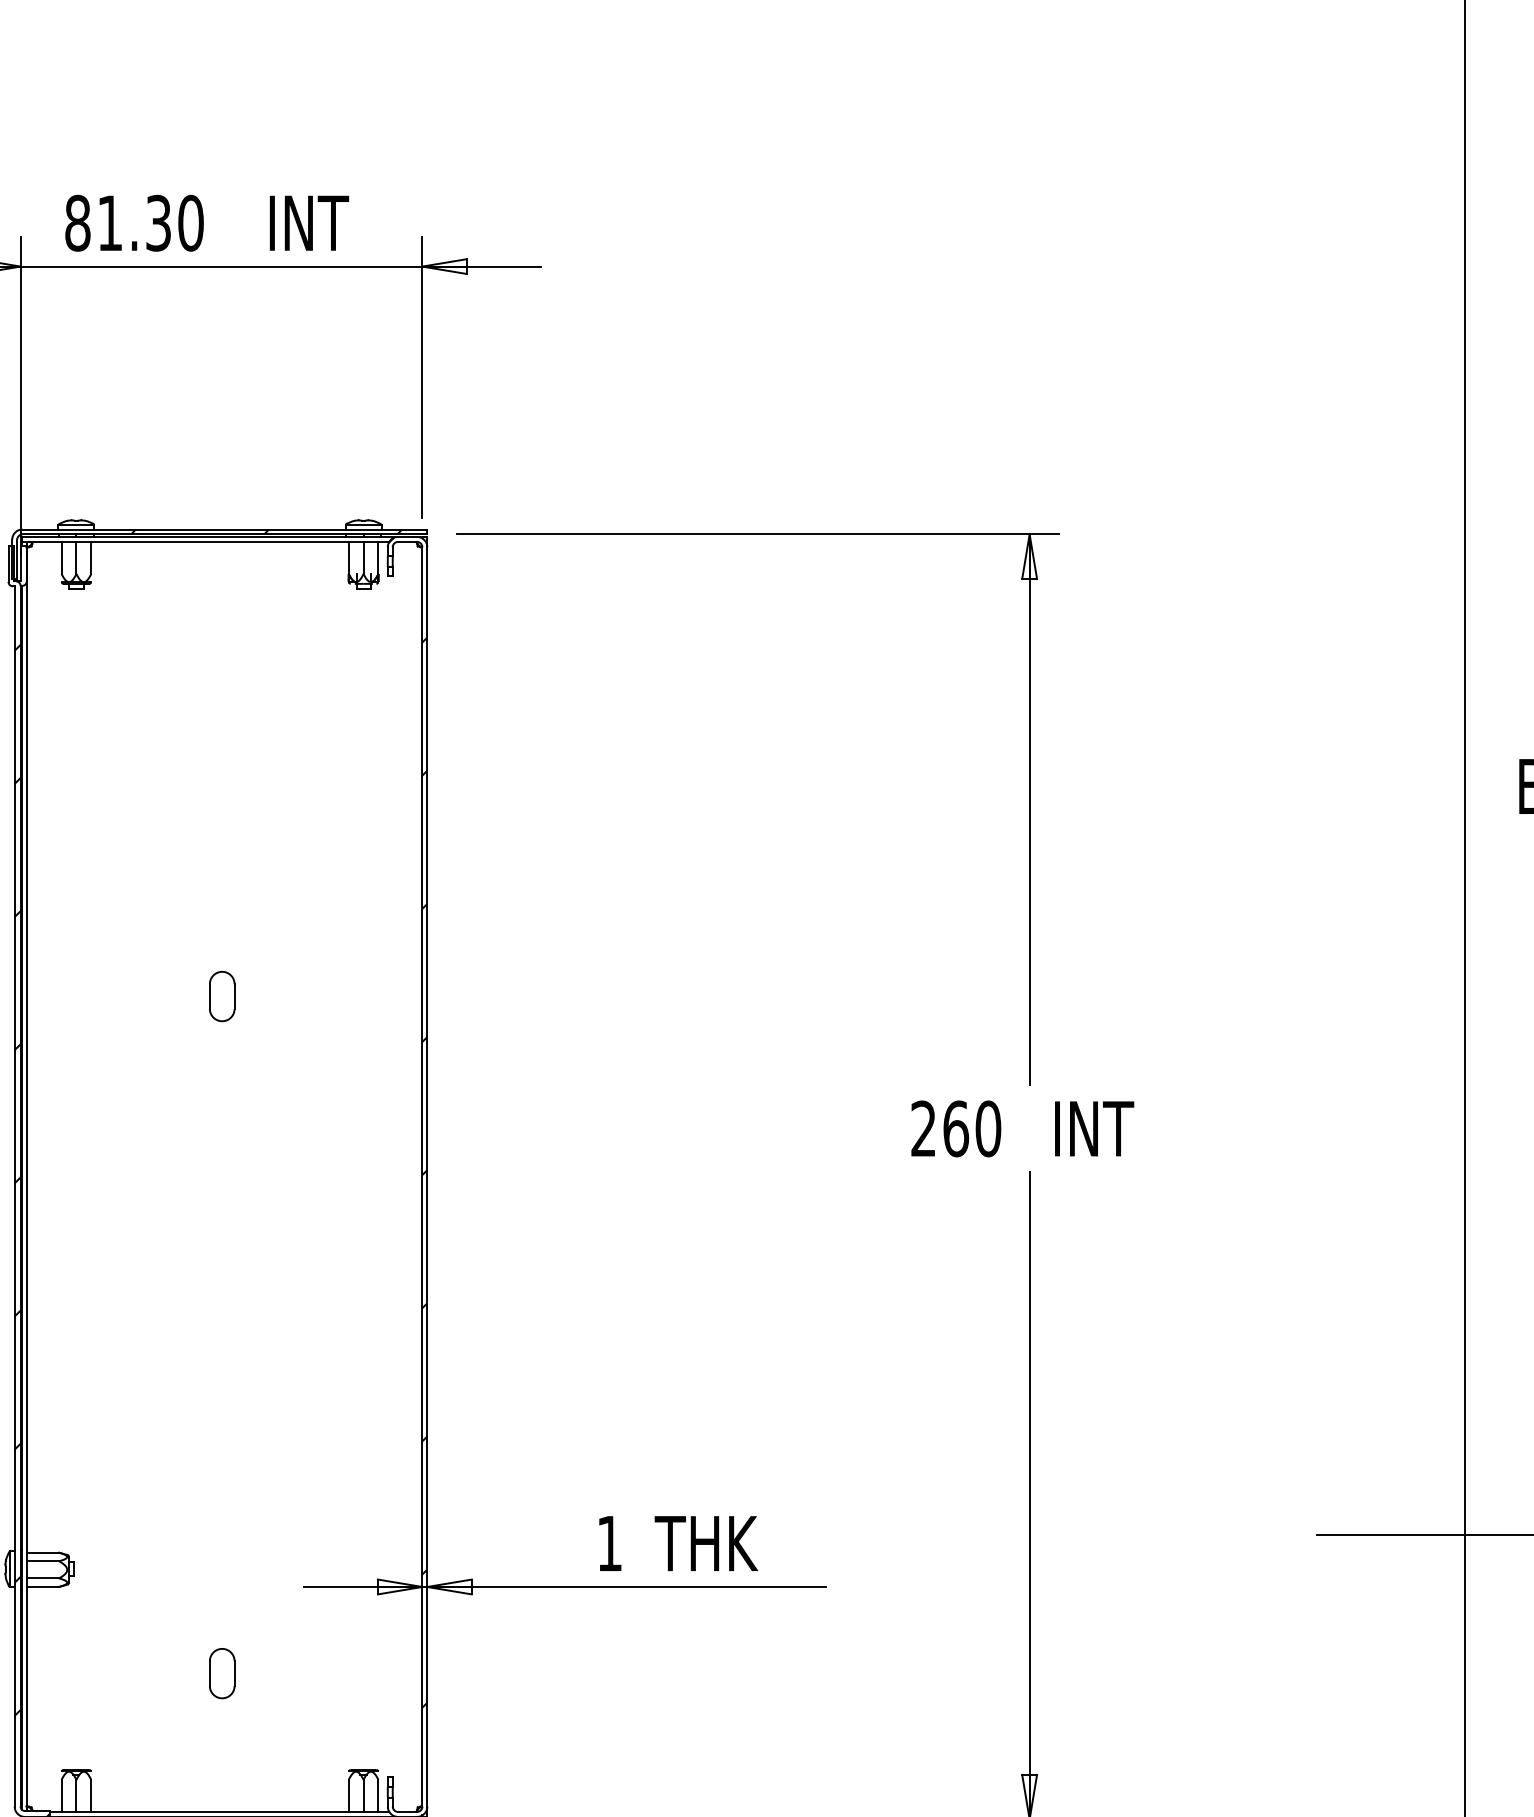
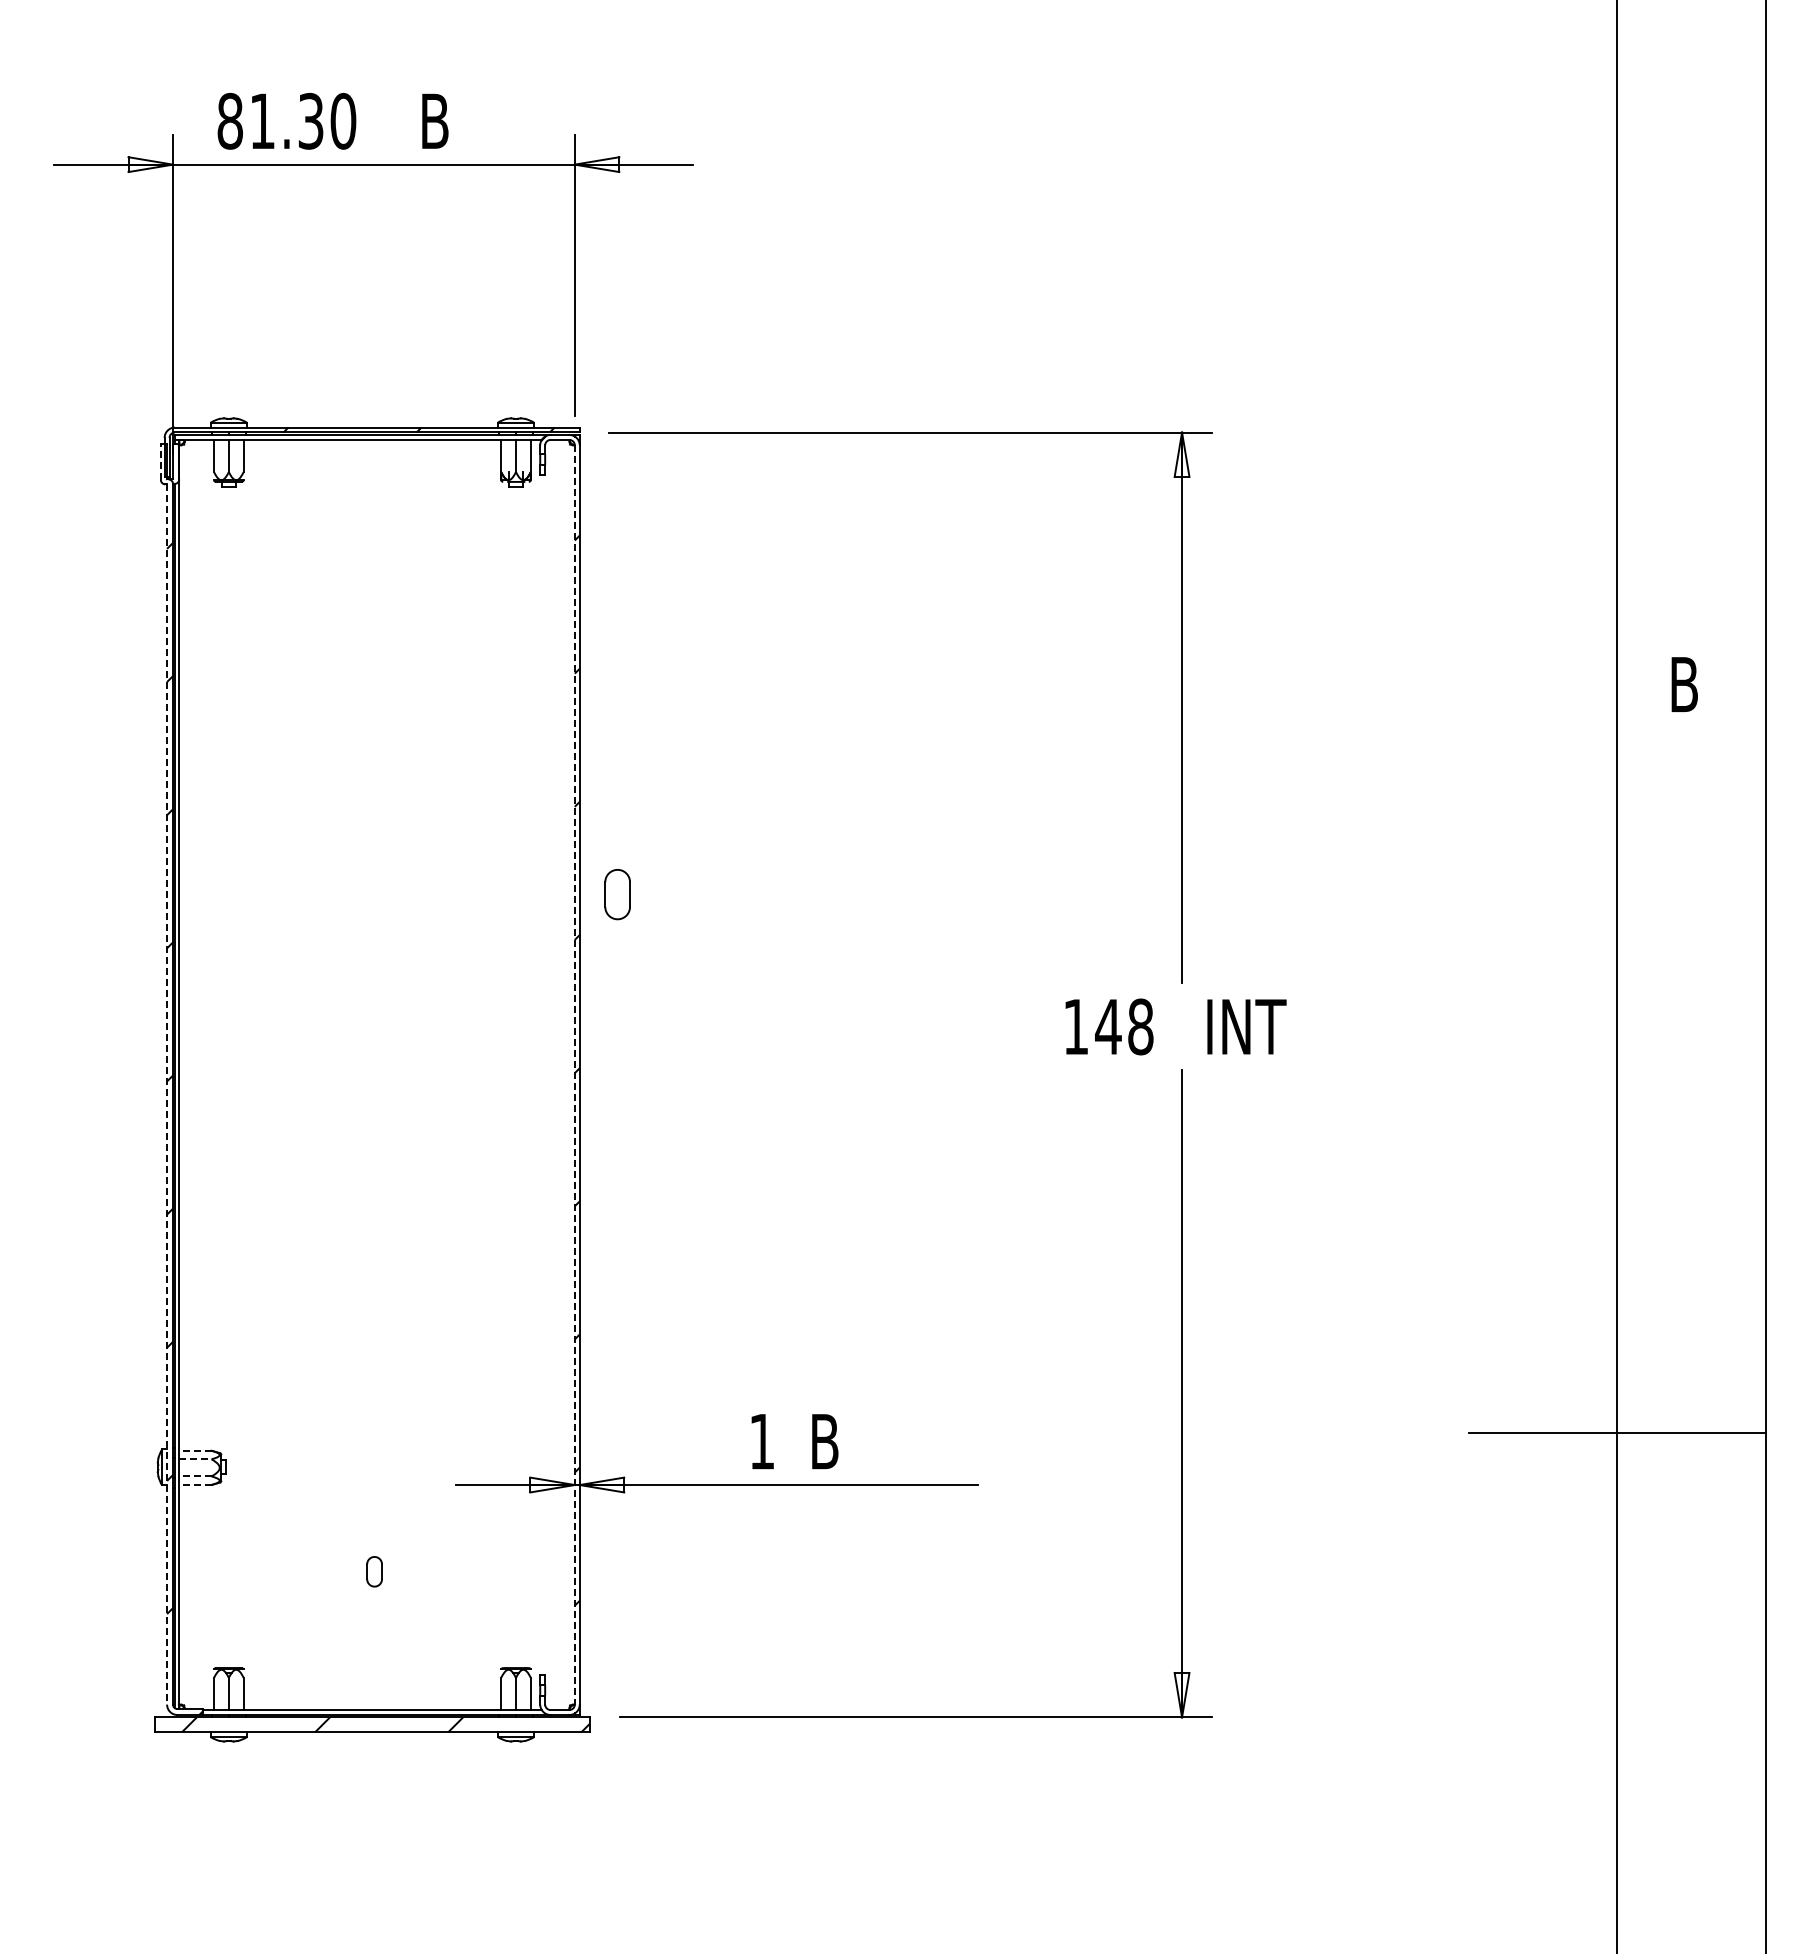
text: (312, 222) -> (464, 120), INT -> B
line: (8, 564) -> (160, 462), solid -> dashed
part: (222, 996) -> (617, 894), moved
text: (956, 1128) -> (1108, 1026), 260 -> 148
line: (422, 1176) -> (574, 1074), solid -> dashed
line: (15, 1197) -> (167, 1095), solid -> dashed
text: (706, 1543) -> (858, 1441), THK -> B
line: (43, 1552) -> (195, 1450), solid -> dashed
line: (44, 1561) -> (196, 1459), solid -> dashed
line: (43, 1578) -> (195, 1476), solid -> dashed
line: (43, 1587) -> (195, 1485), solid -> dashed
part: (222, 1673) -> (374, 1571), size x0.6

